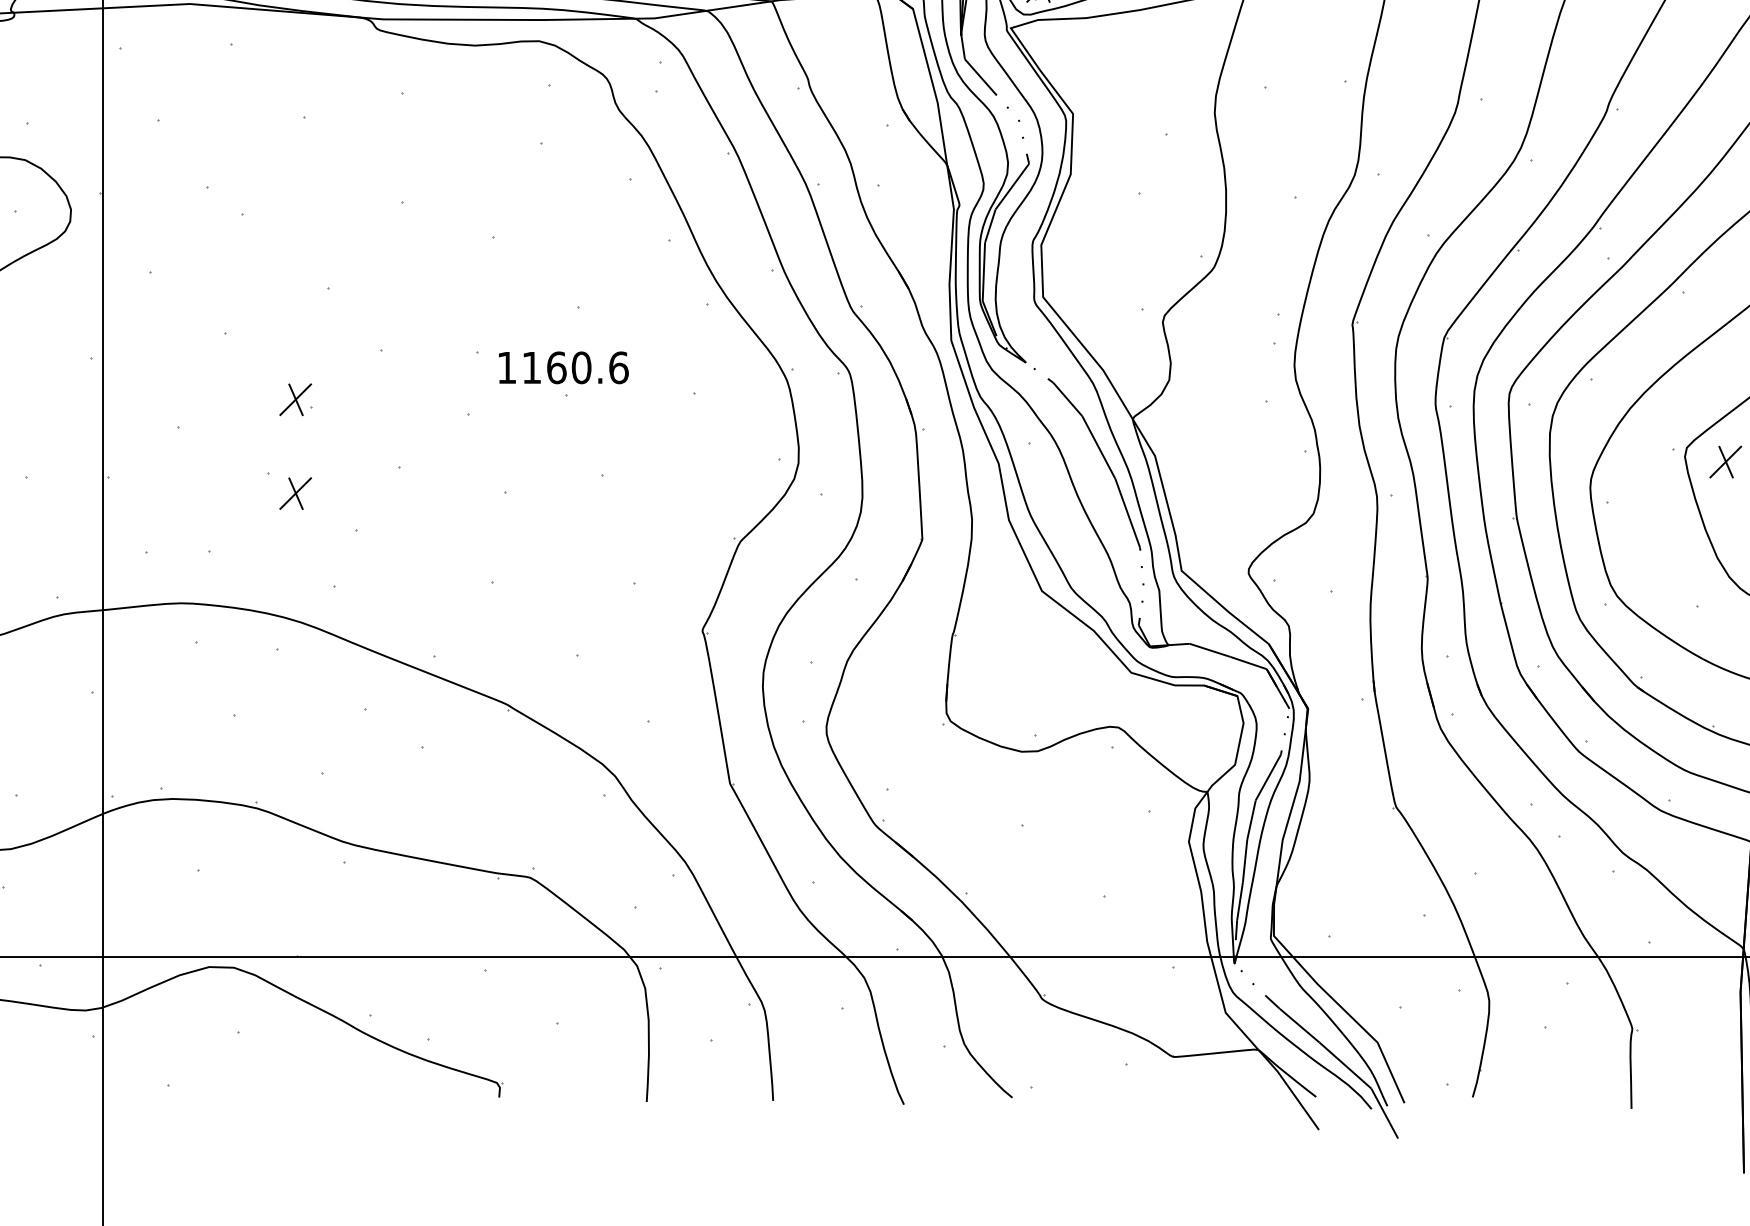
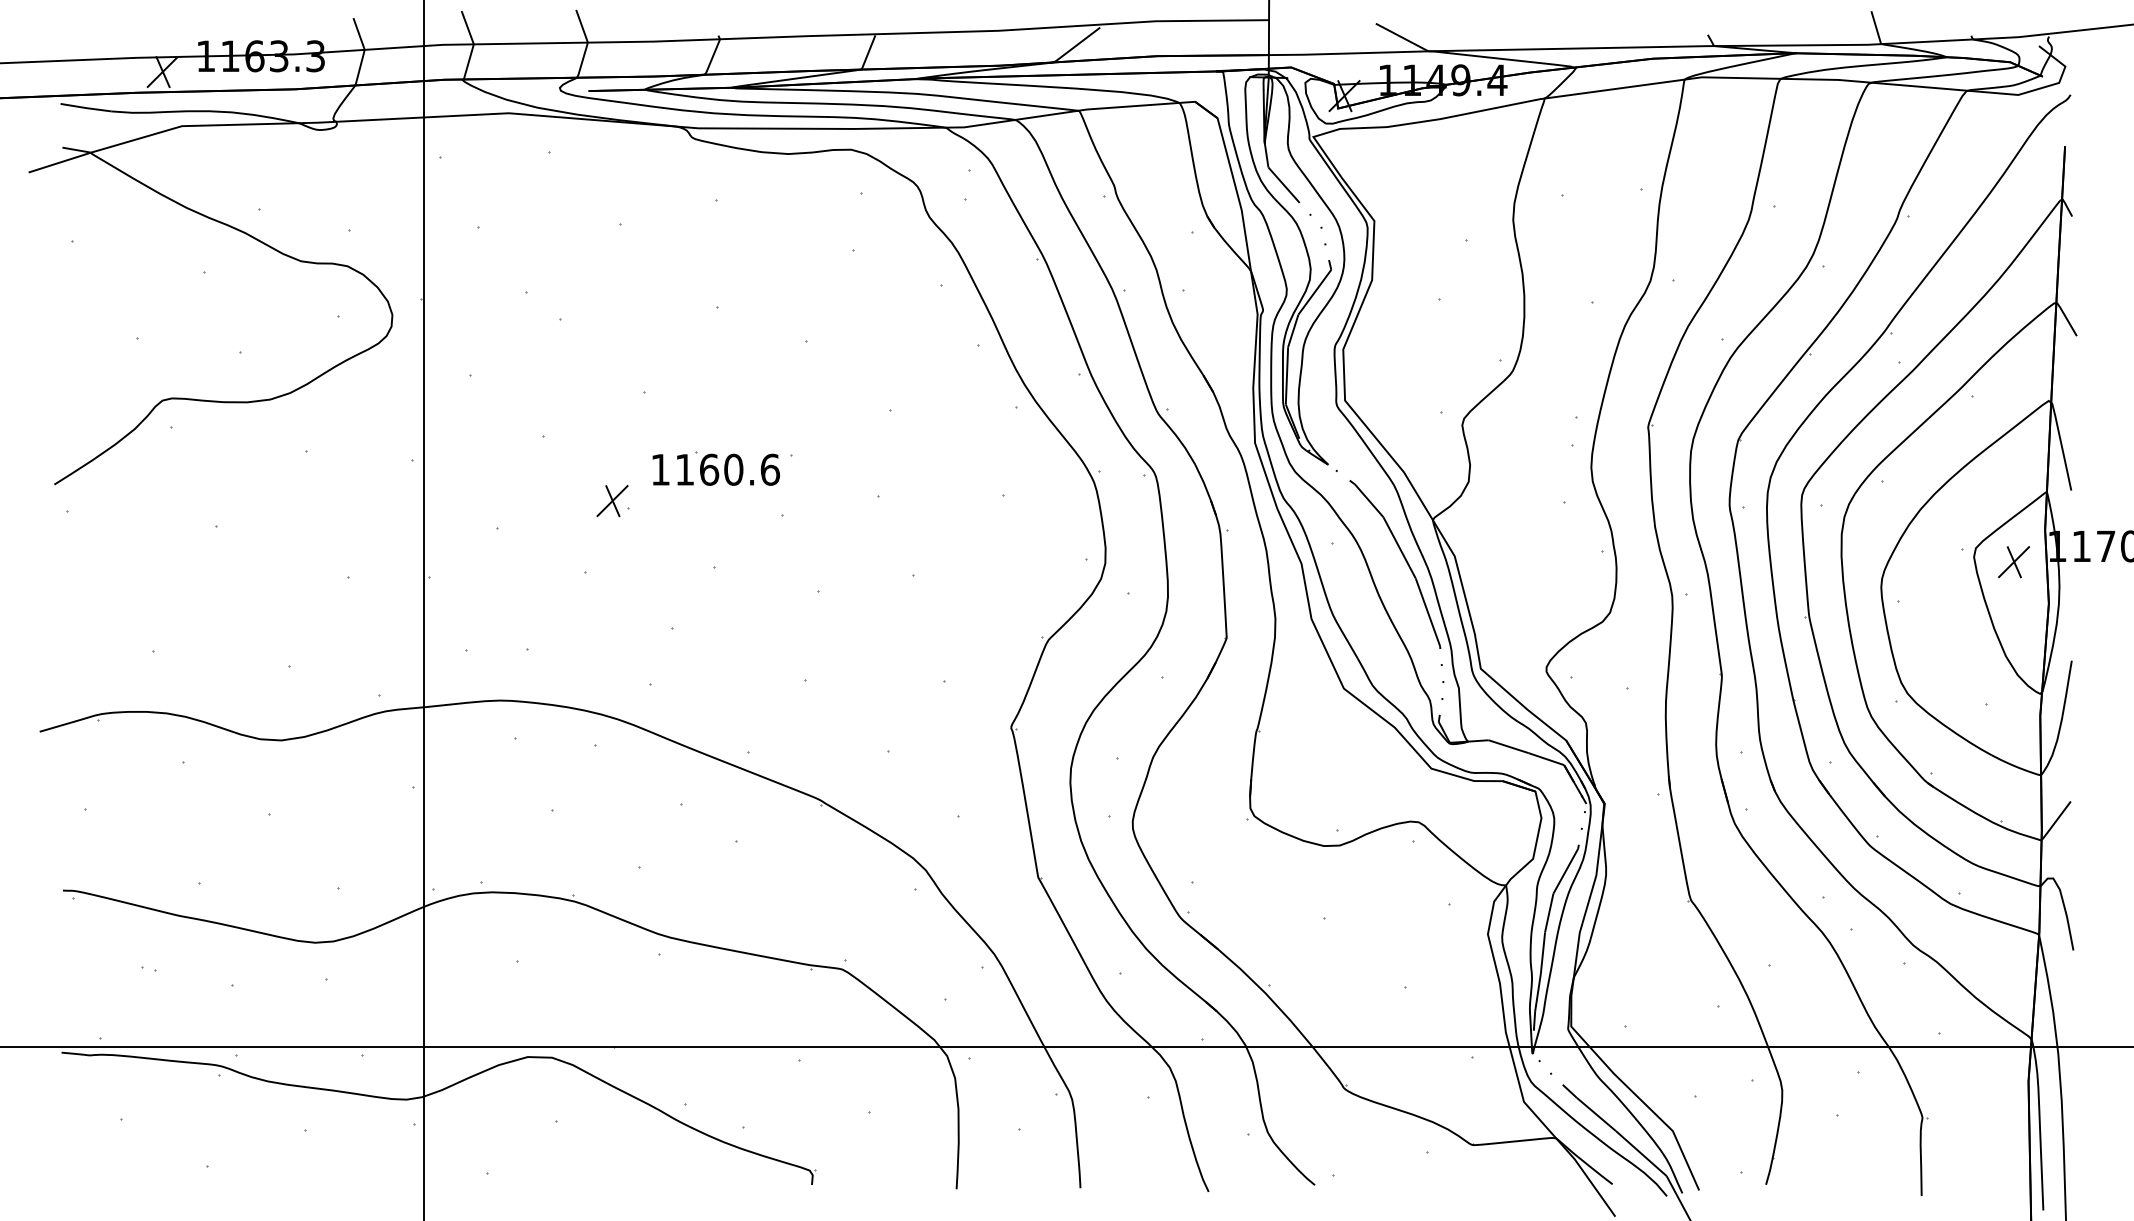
text: (564, 367) -> (716, 469), moved
part: (295, 494) -> (612, 593), removed

